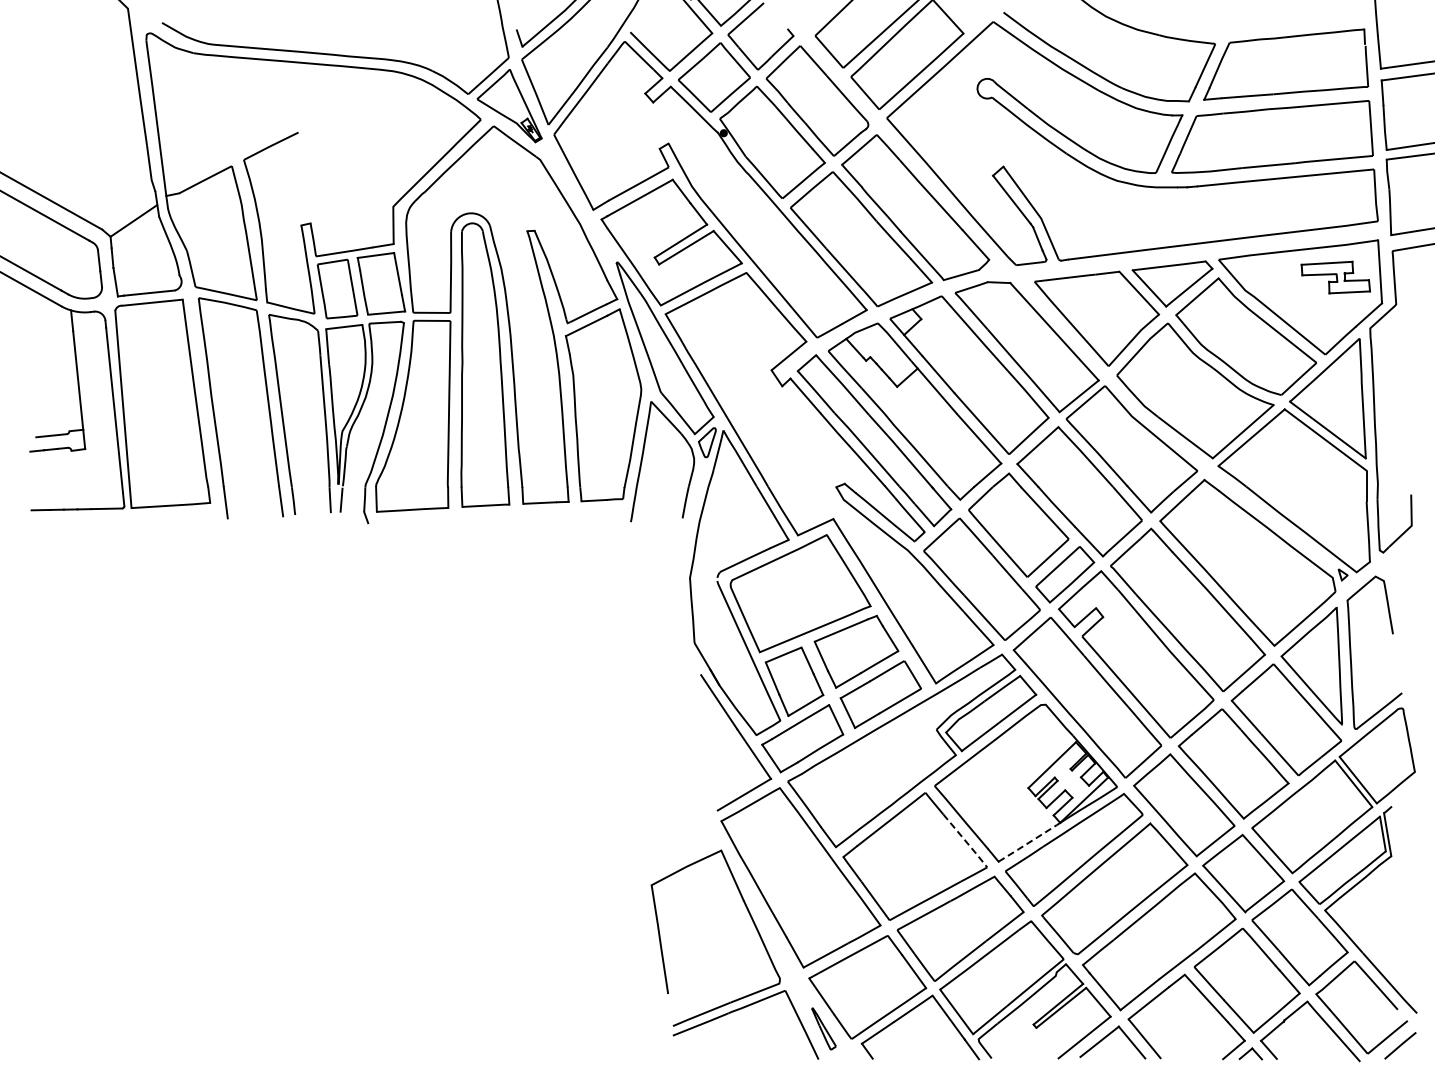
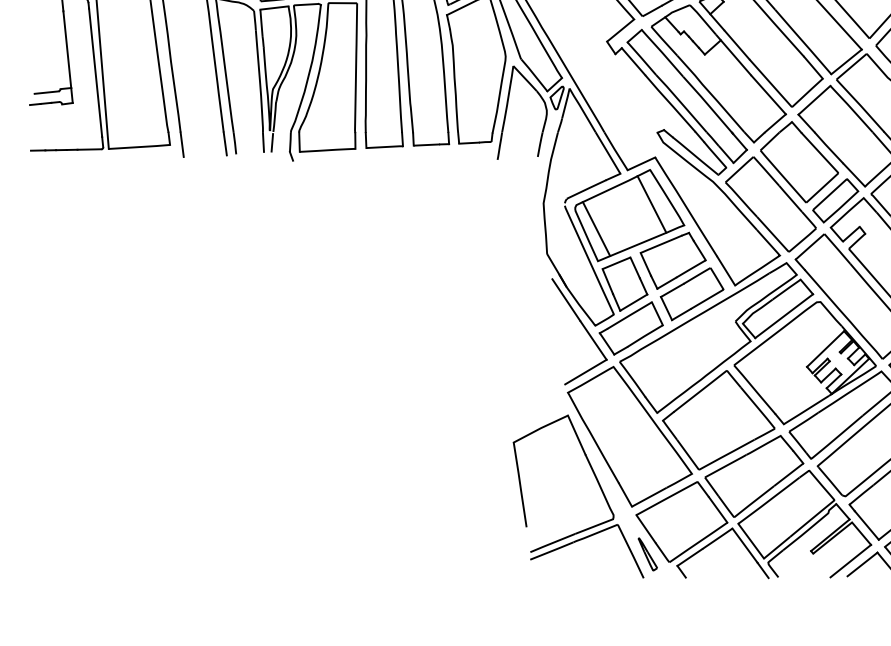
line: (828, 579) -> (651, 204), added
line: (757, 610) -> (596, 228), added
line: (965, 841) -> (758, 408), dashed -> solid
line: (1027, 843) -> (806, 410), dashed -> solid

